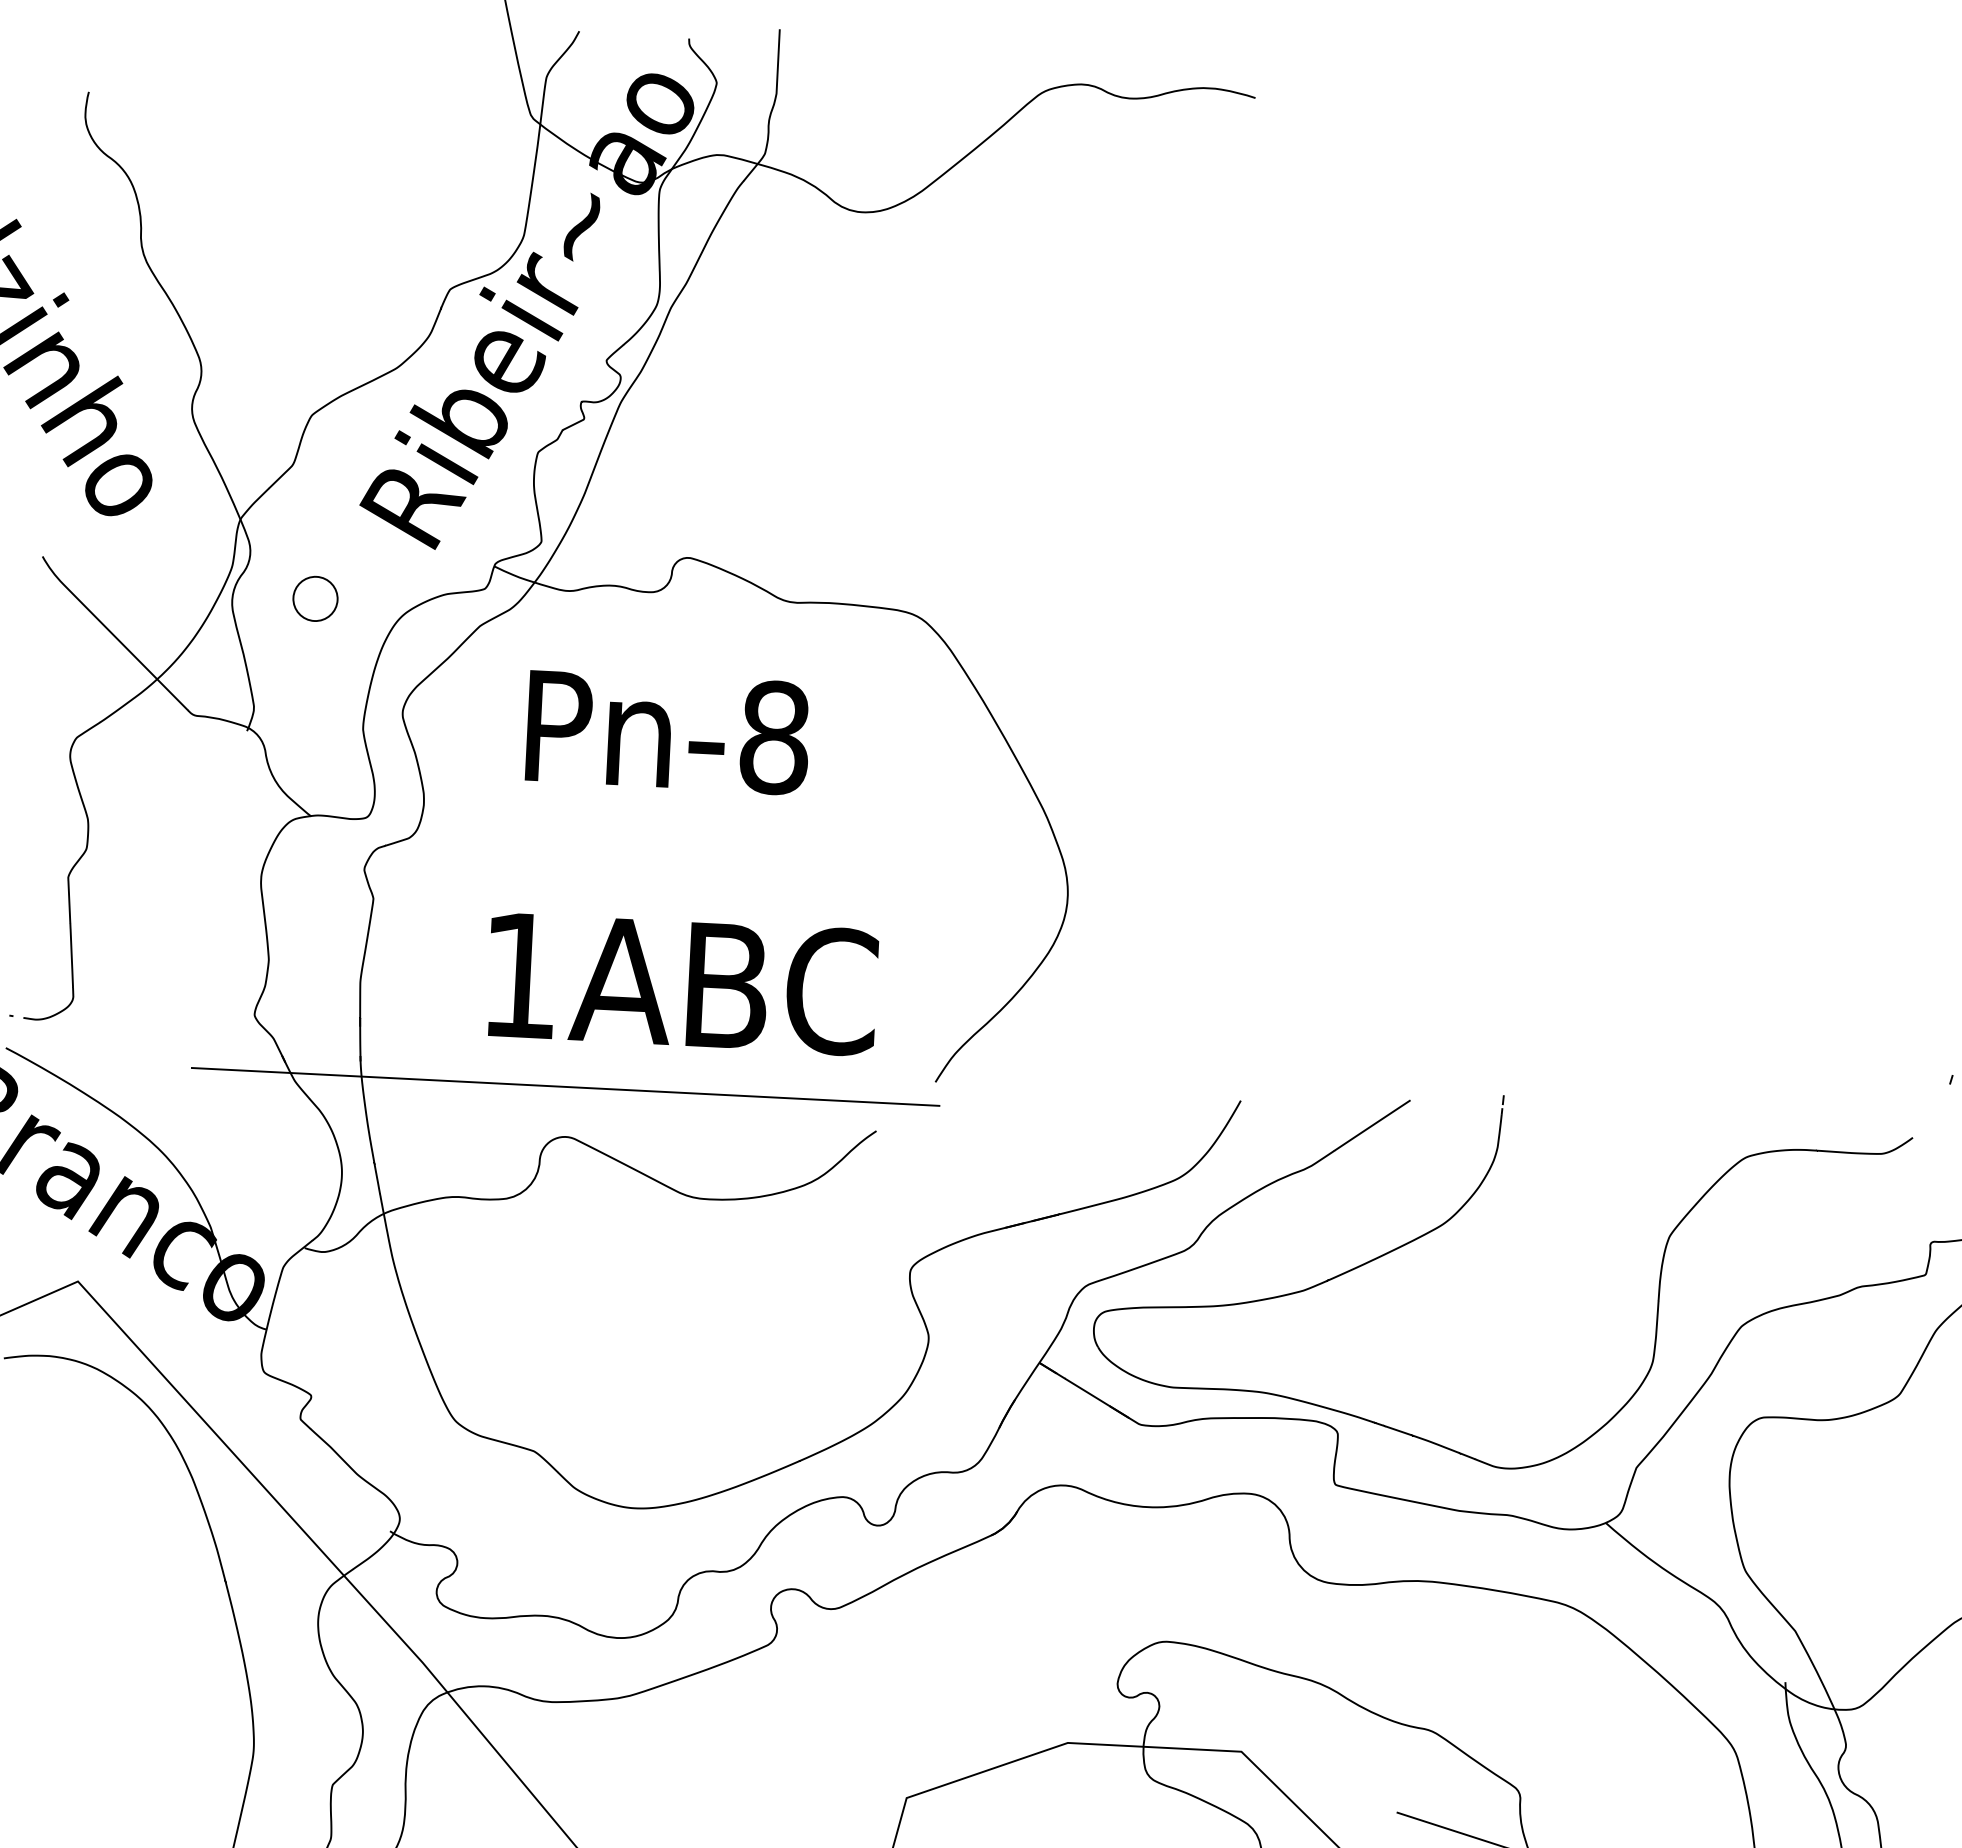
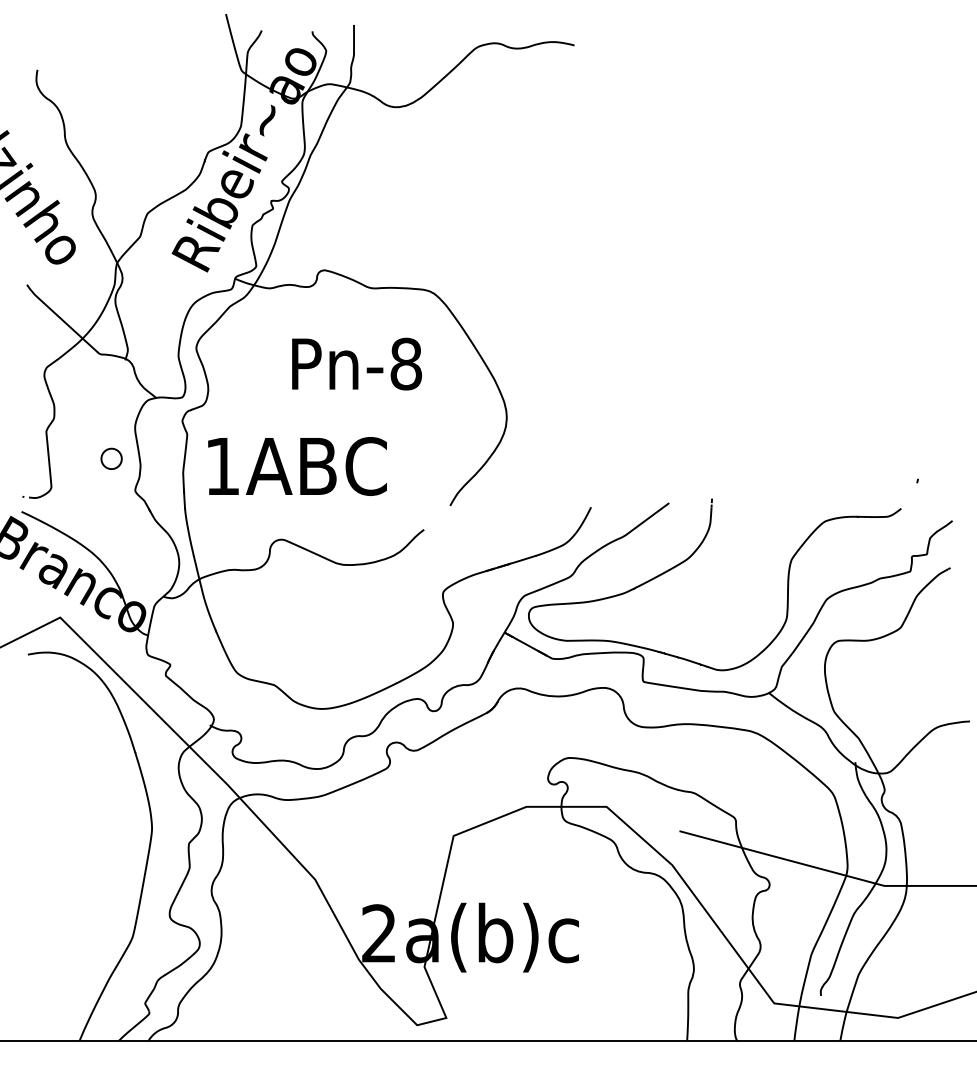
part: (315, 598) -> (111, 458), moved
text: (669, 731) -> (357, 363), moved
text: (682, 983) -> (297, 466), moved
line: (564, 1086) -> (279, 516), removed

